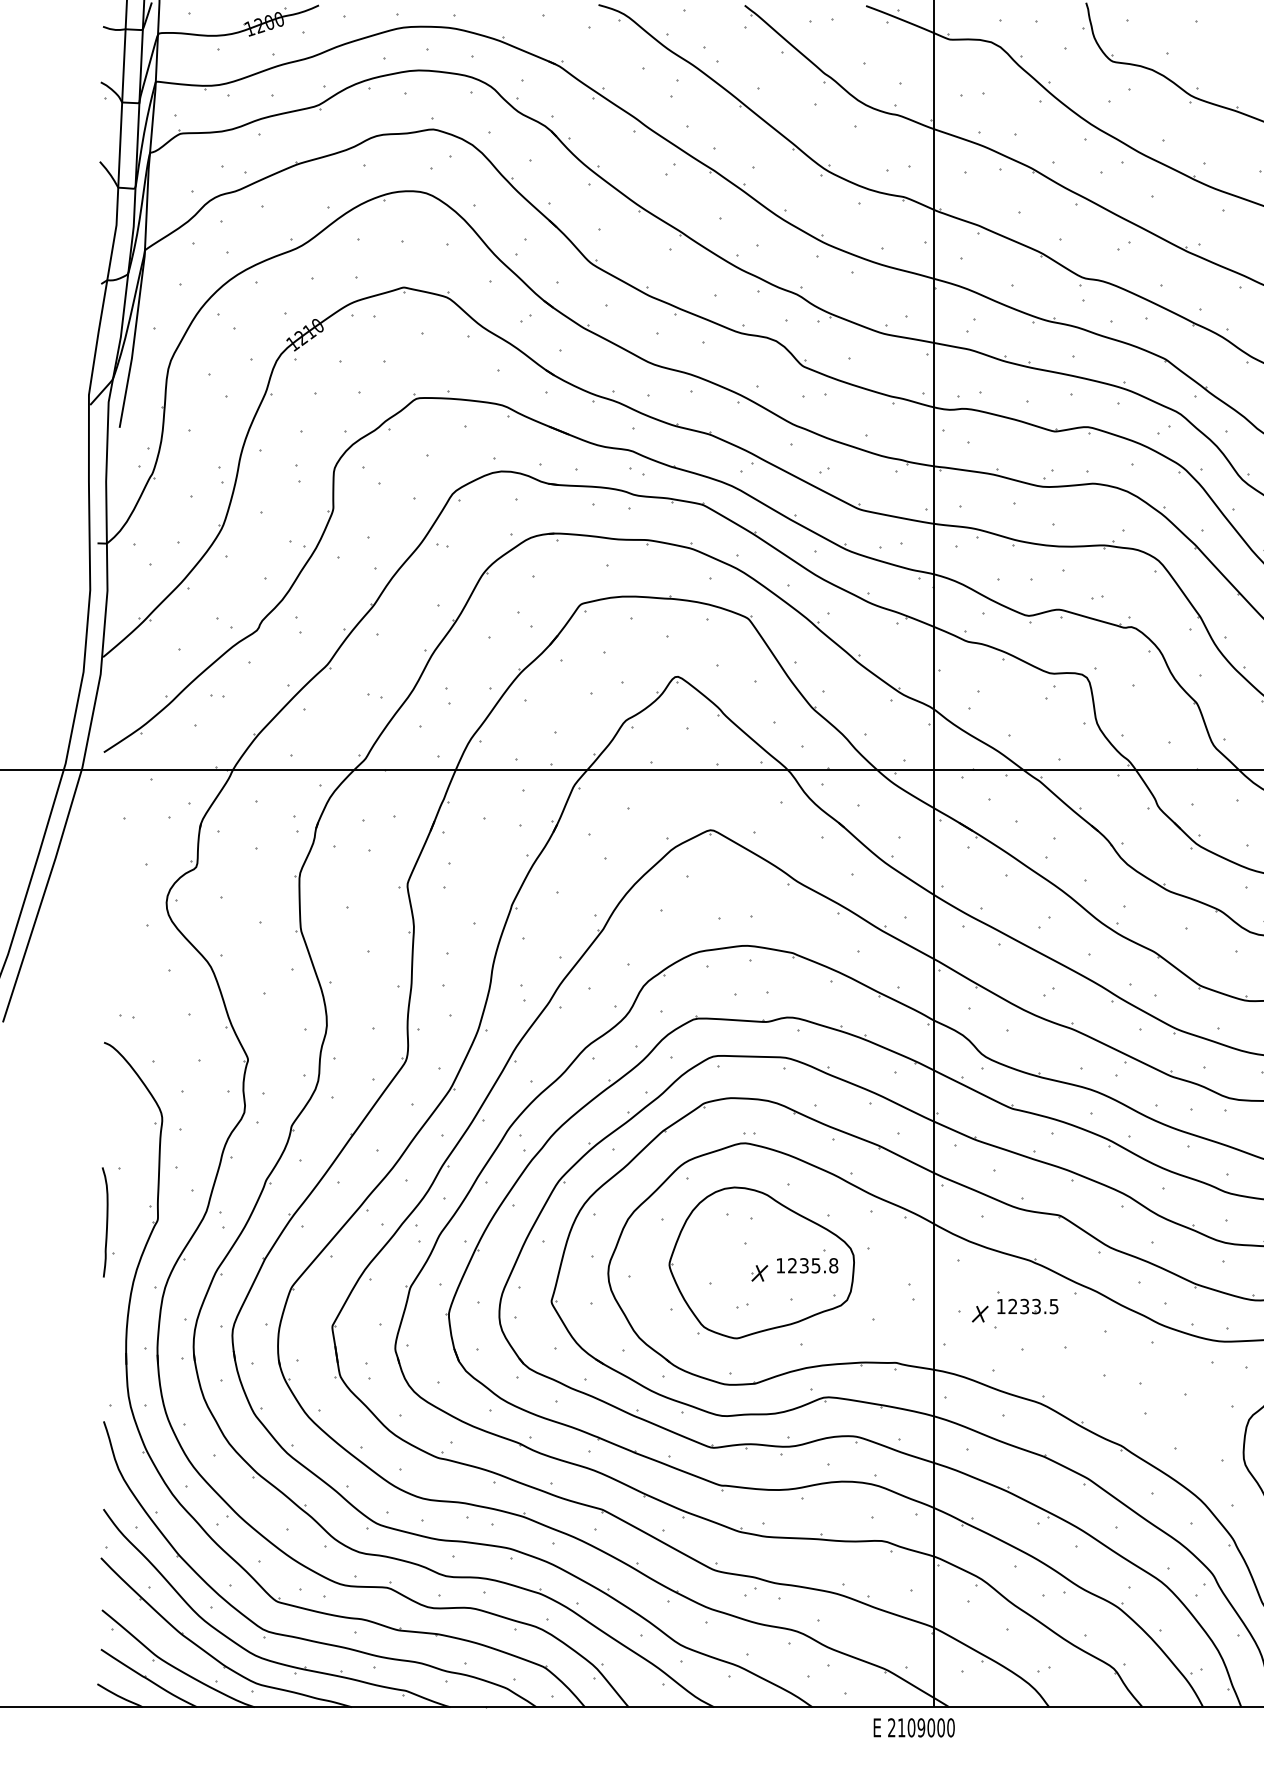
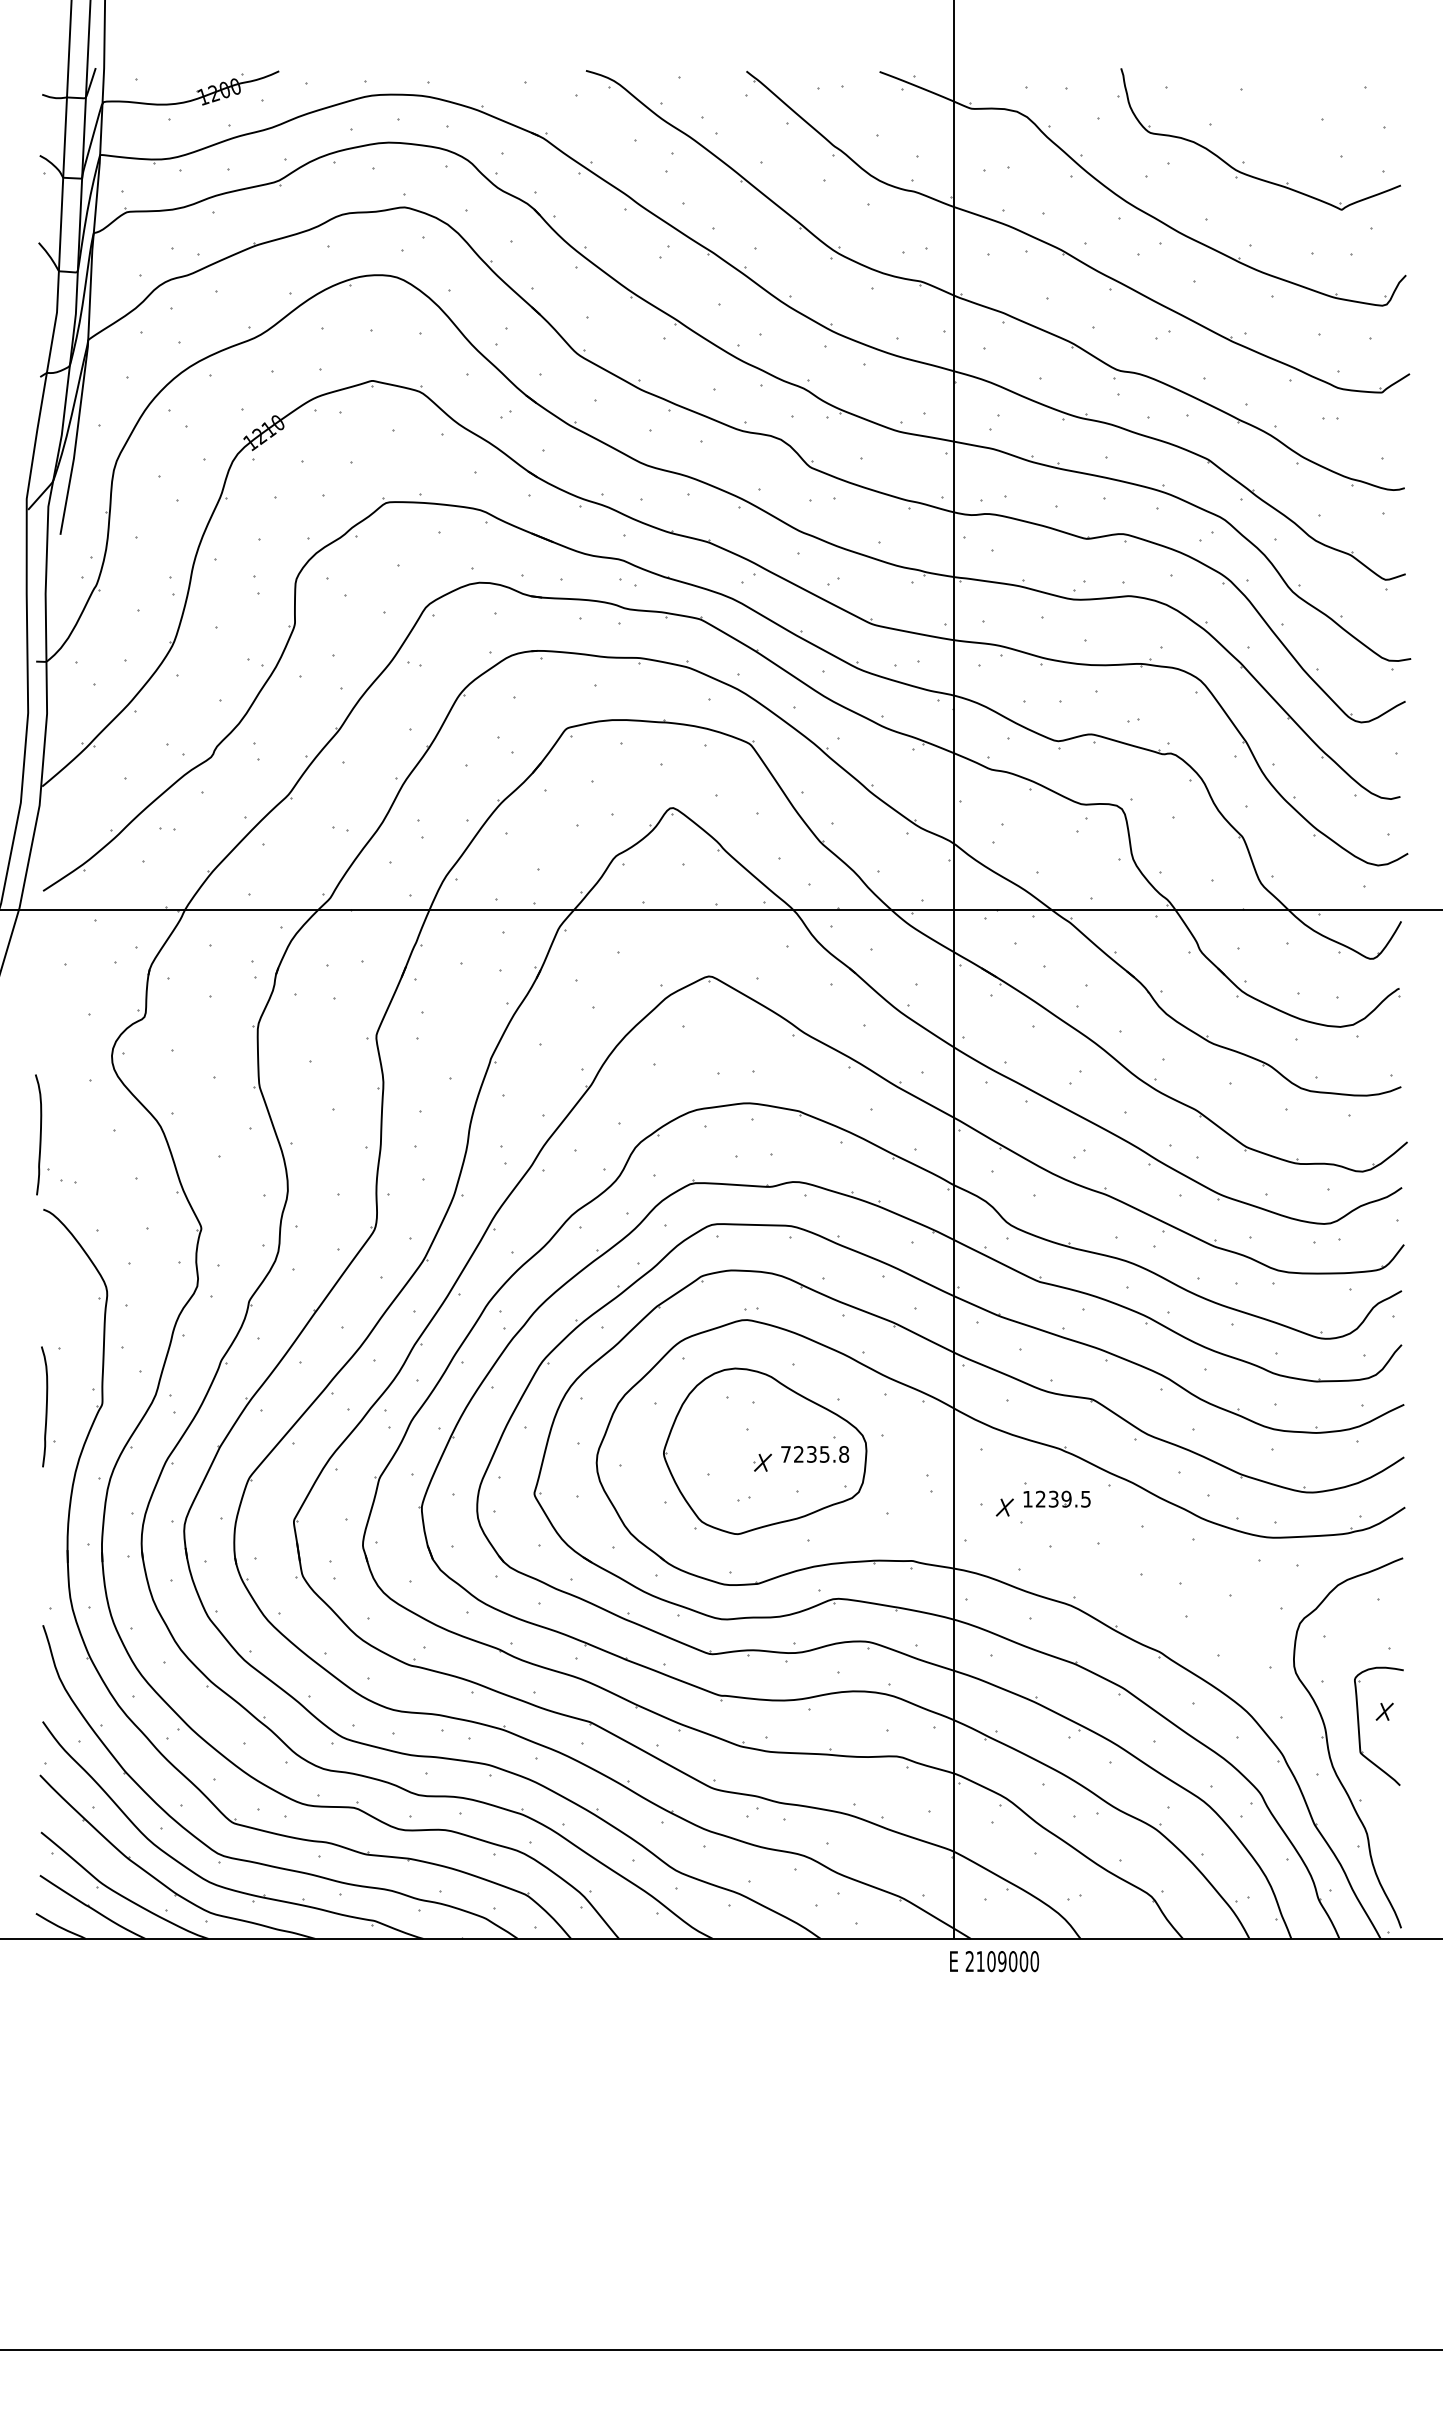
part: (103, 974) -> (42, 1134), added
text: (780, 1265) -> (785, 1454), 1235.8 -> 7235.8
text: (1036, 1305) -> (1066, 1498), 1233.5 -> 1239.5
text: (914, 1727) -> (994, 1961), moved

